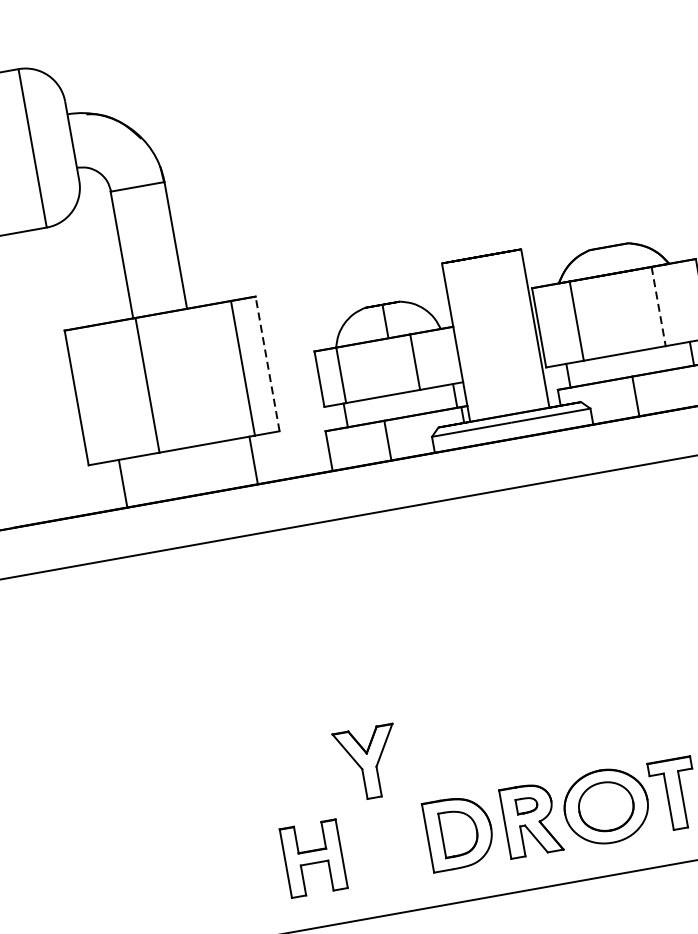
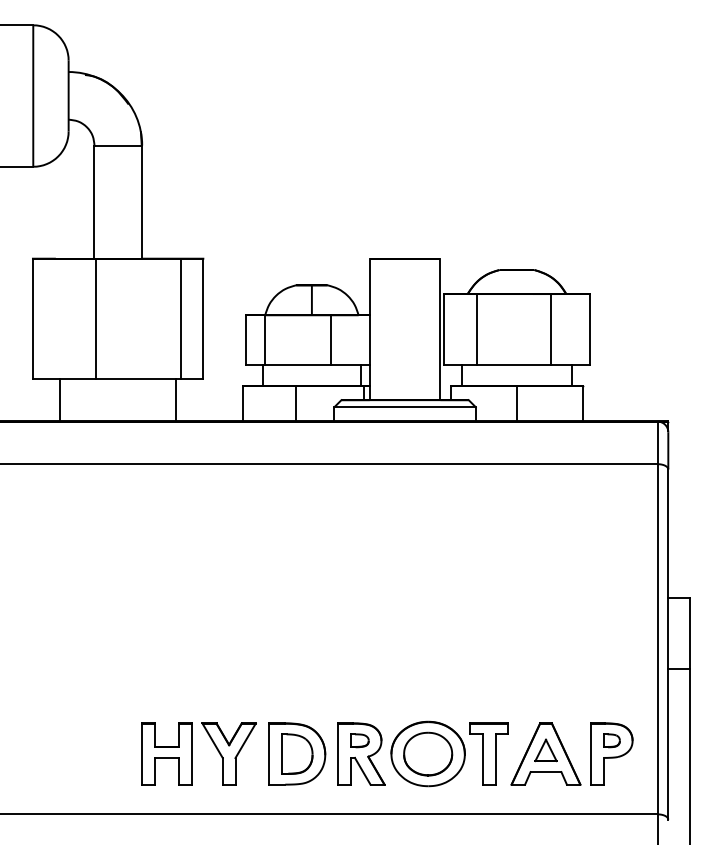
line: (658, 306) -> (550, 329), dashed -> solid
line: (267, 363) -> (203, 318), dashed -> solid
part: (367, 762) -> (228, 753), moved

